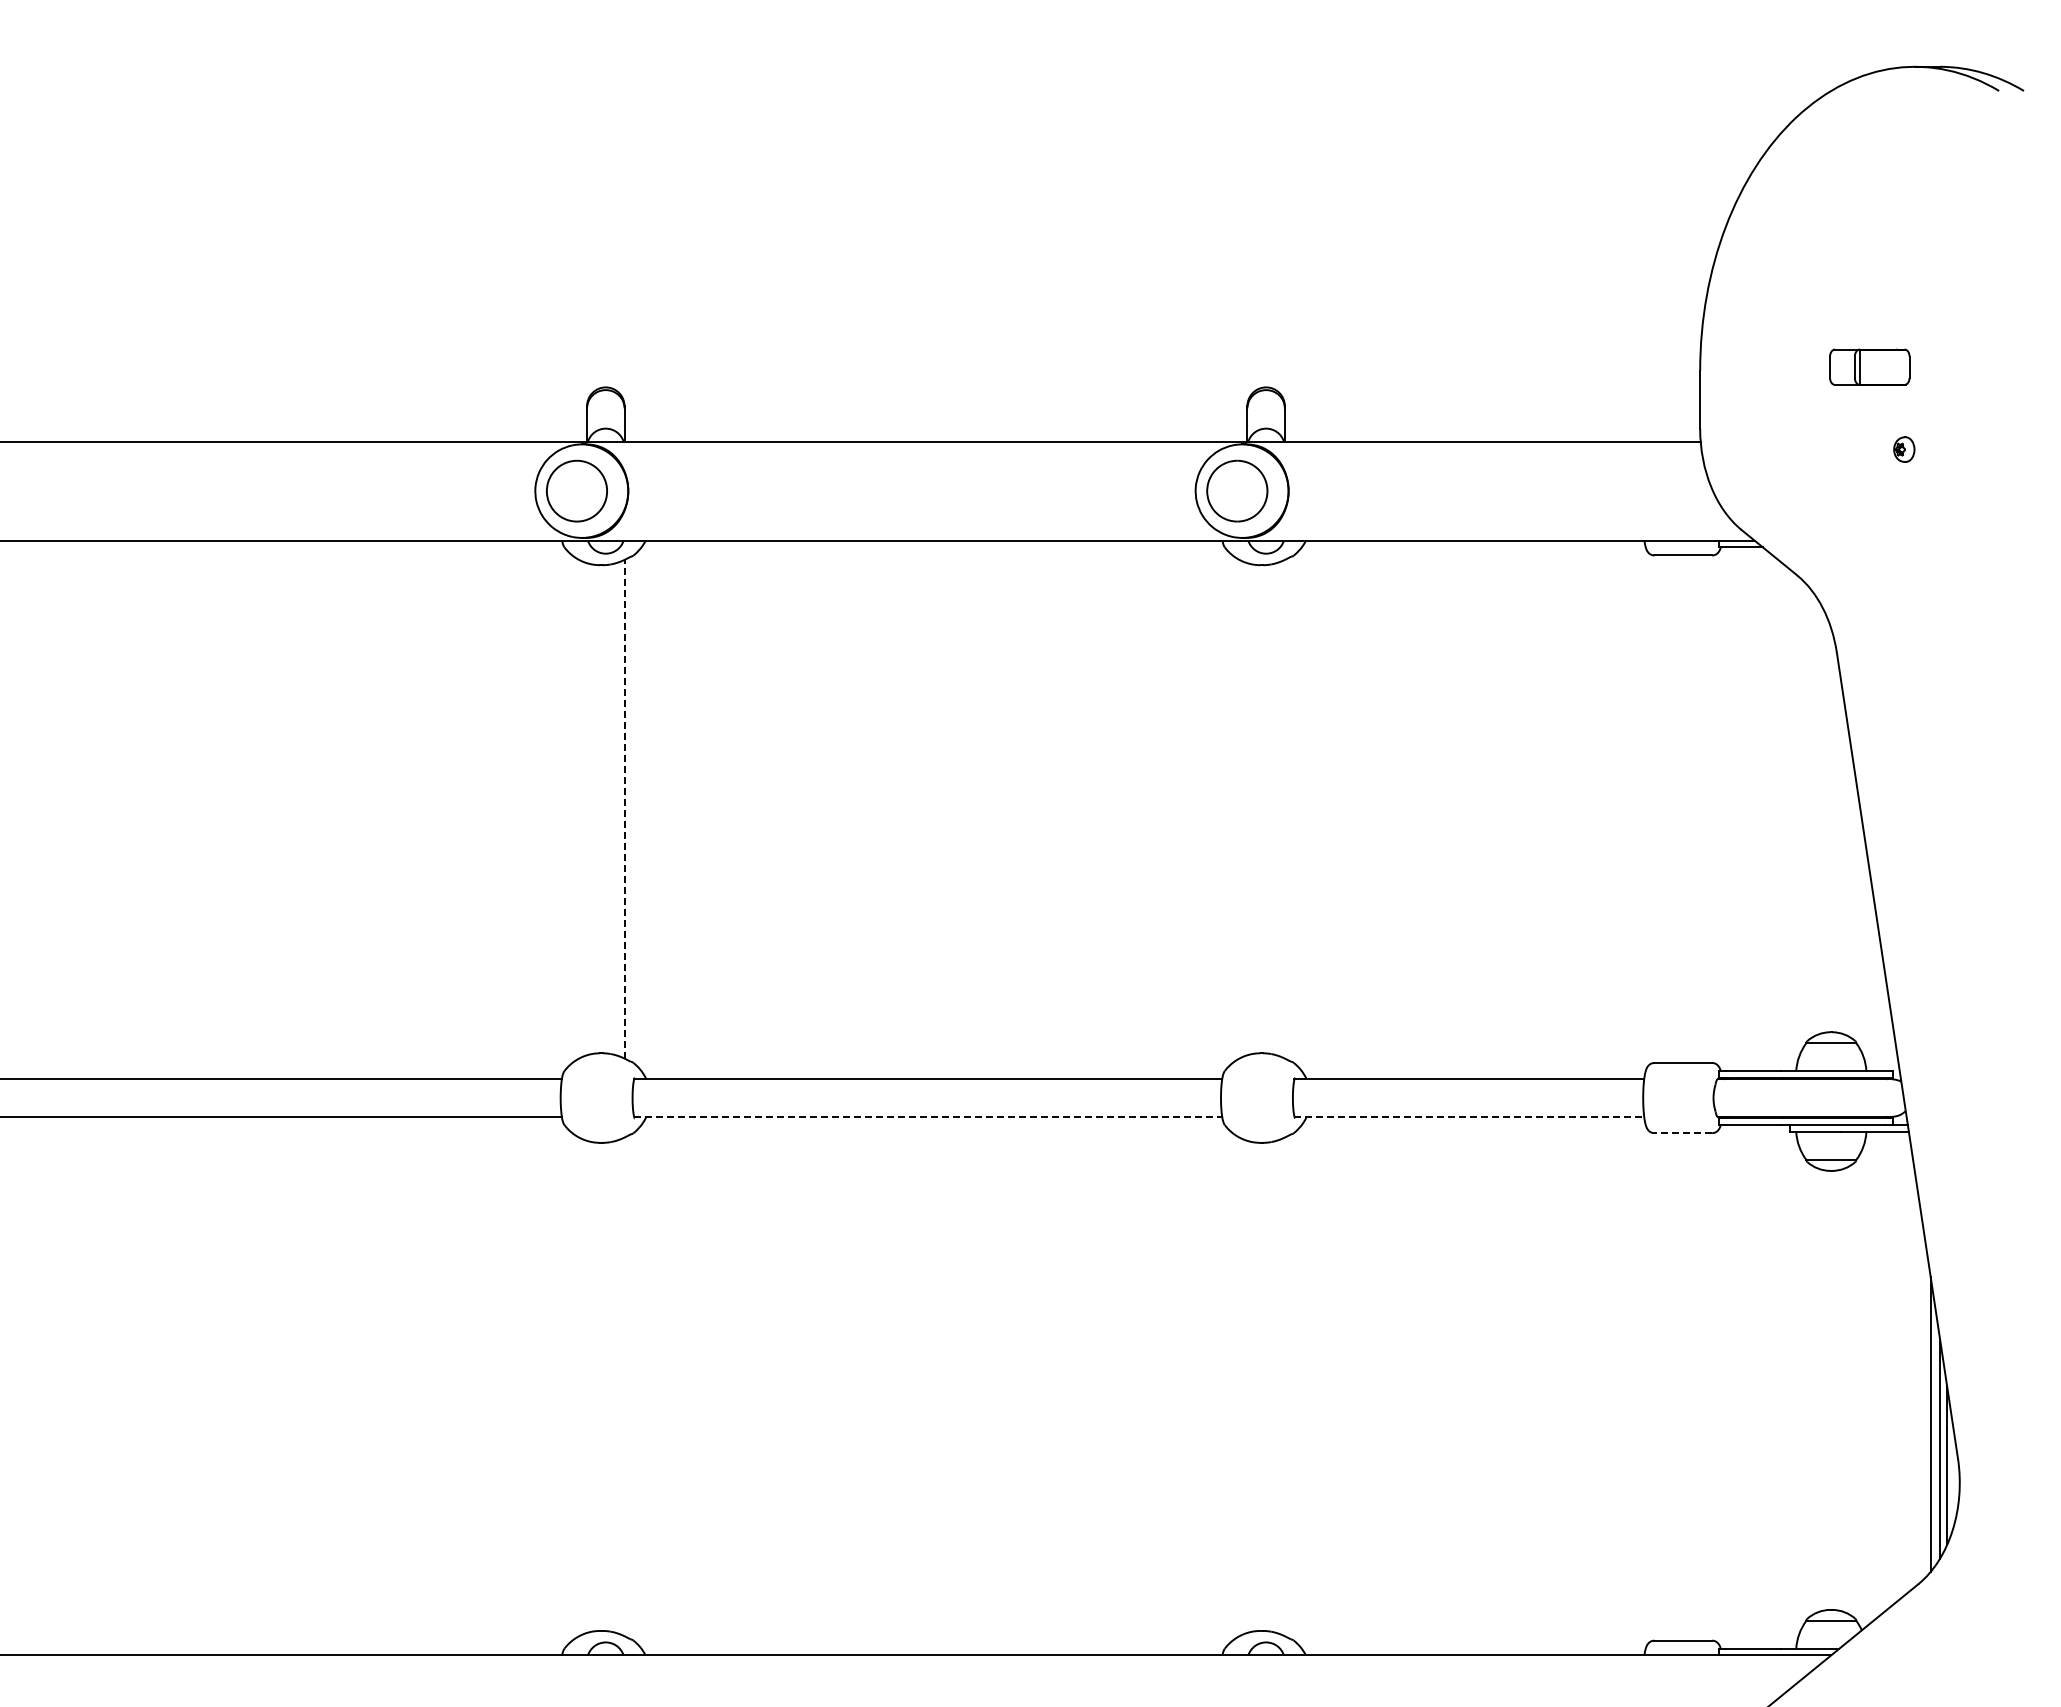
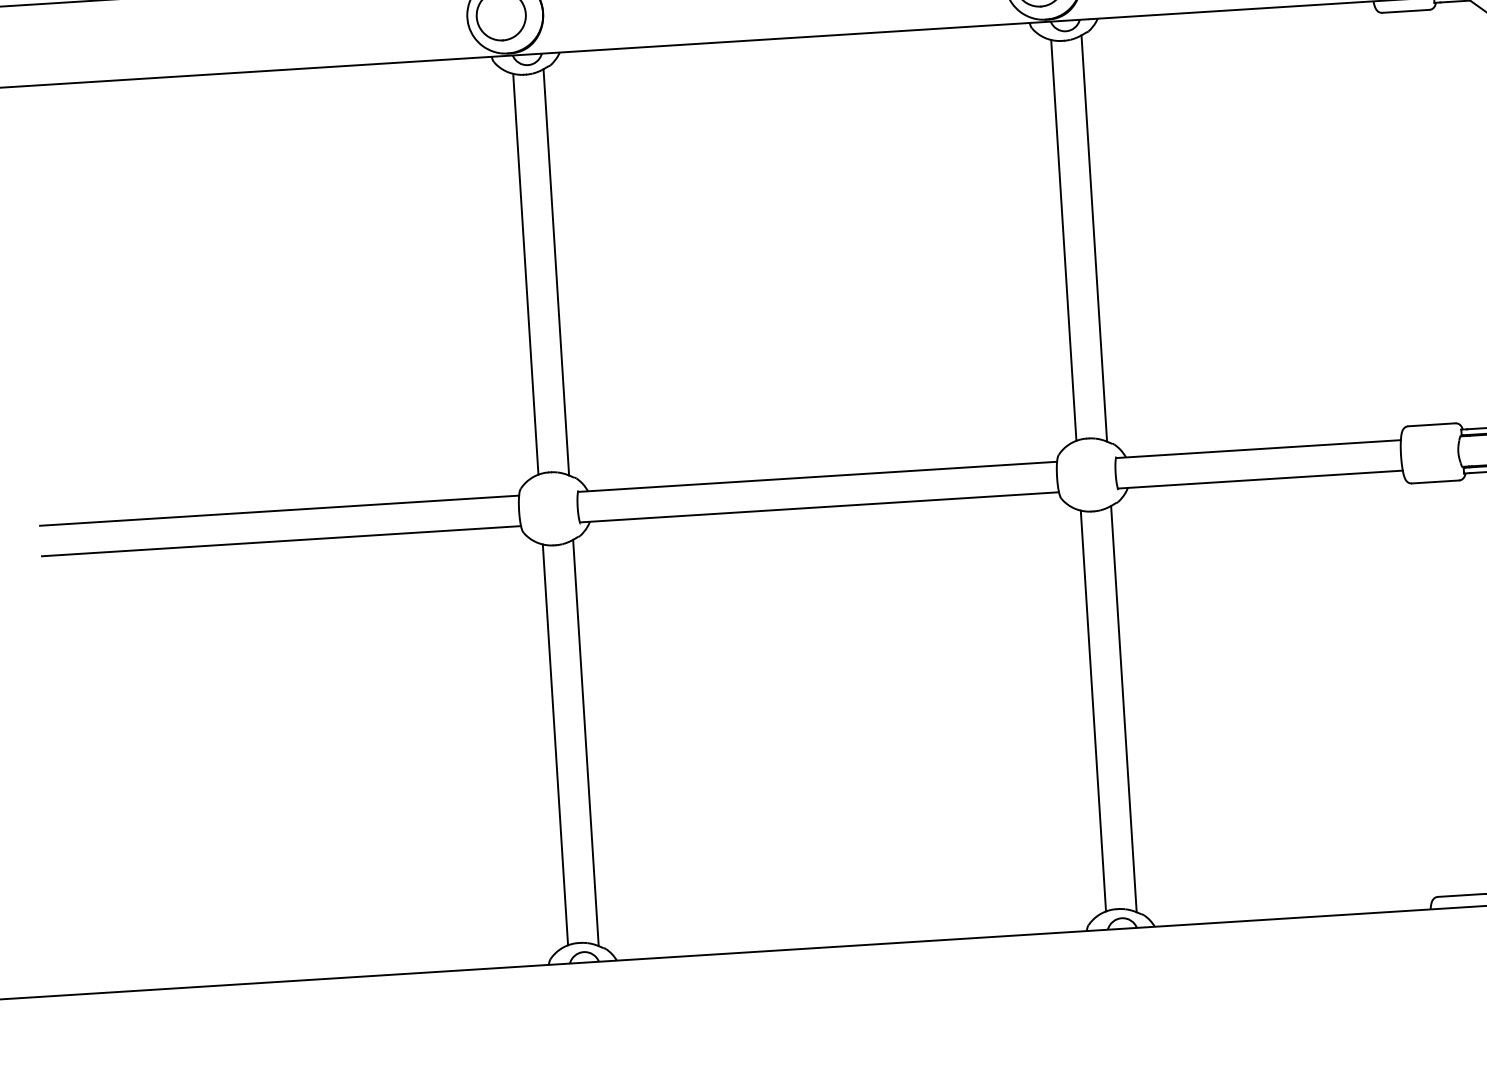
line: (624, 808) -> (556, 271), dashed -> solid
line: (1284, 808) -> (1093, 237), added
line: (587, 809) -> (526, 274), added
line: (1247, 809) -> (1063, 240), added
line: (928, 1116) -> (819, 507), dashed -> solid
line: (1469, 1116) -> (1260, 479), dashed -> solid
line: (1683, 1133) -> (1435, 482), dashed -> solid
line: (587, 1386) -> (555, 744), added
line: (624, 1386) -> (585, 742), added
line: (1247, 1386) -> (1093, 710), added
line: (1284, 1386) -> (1123, 708), added

